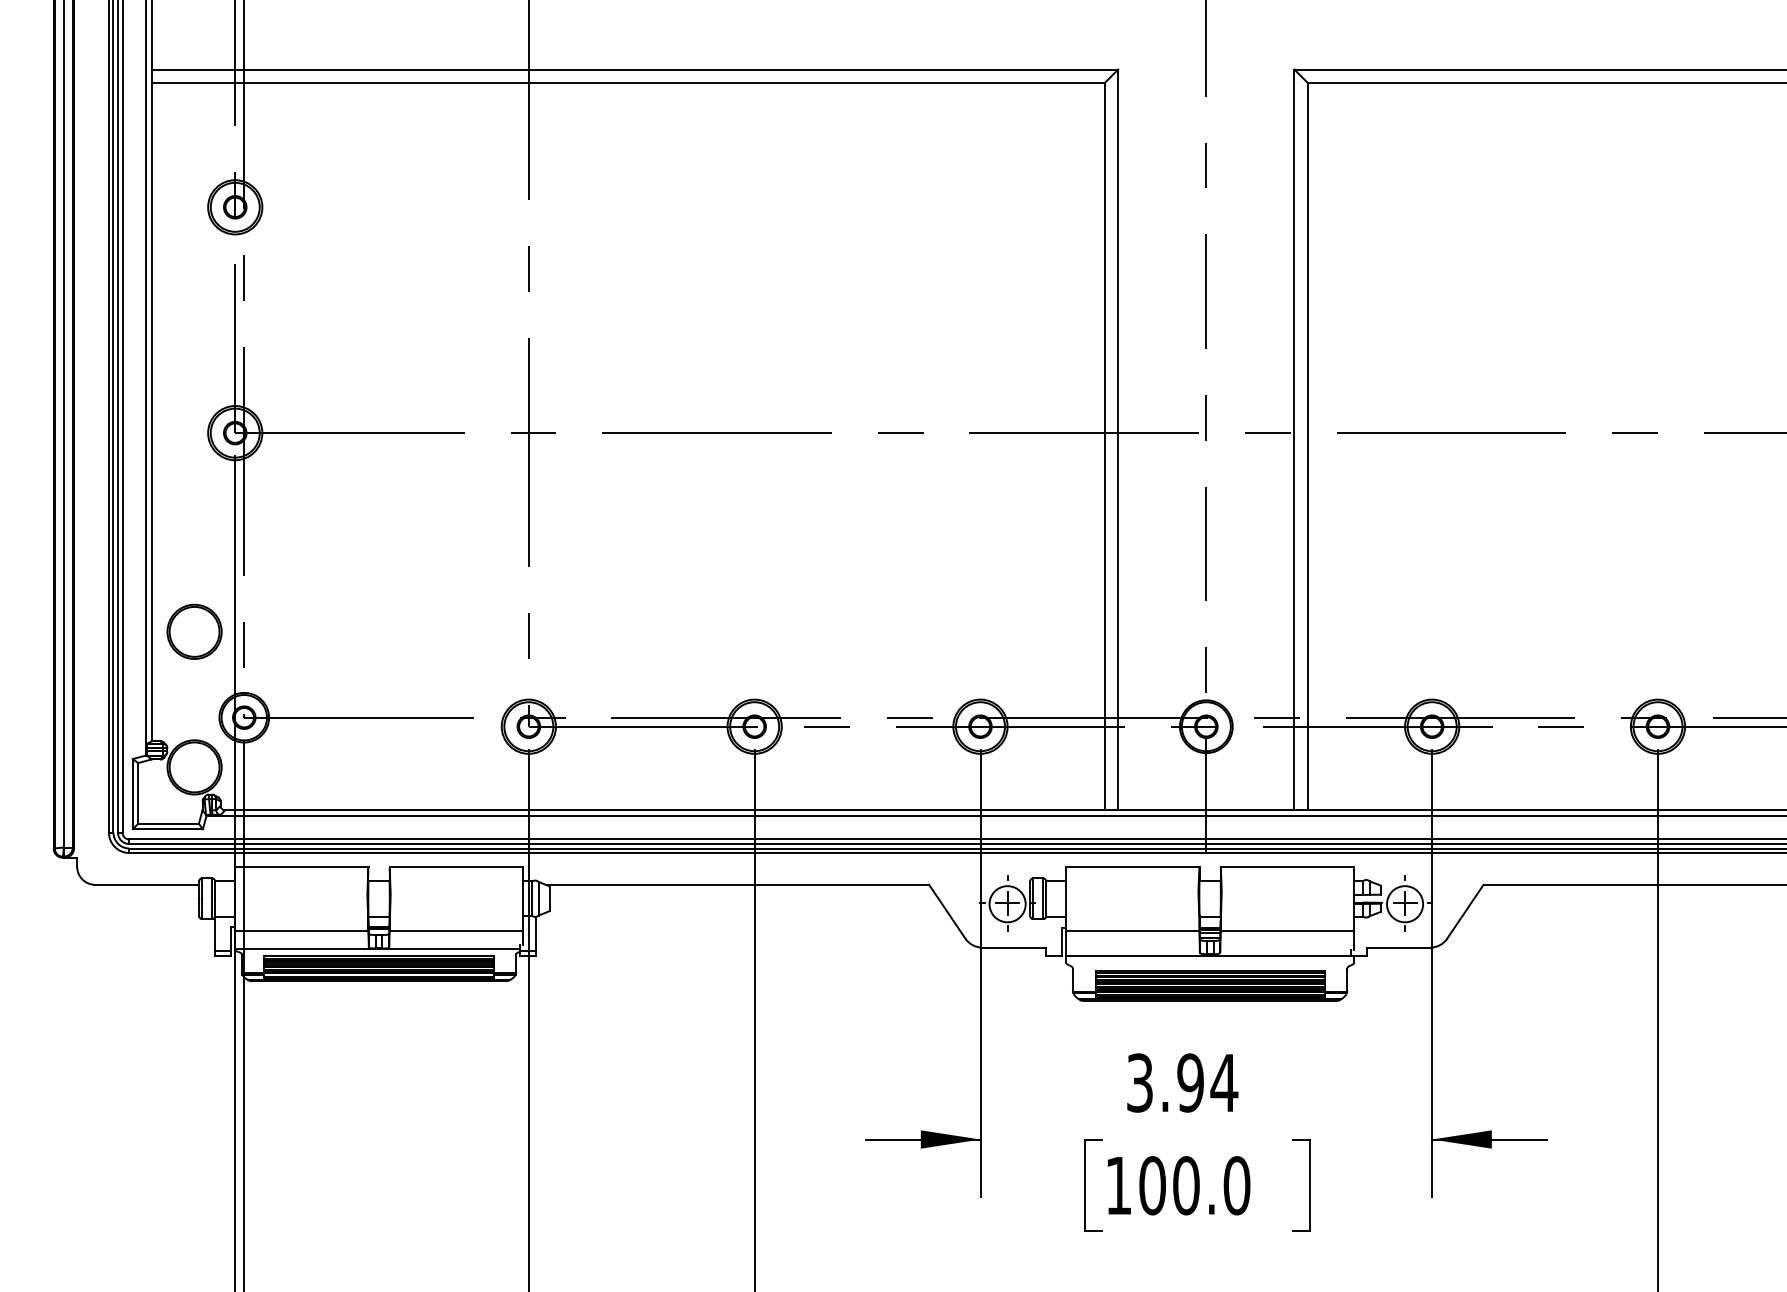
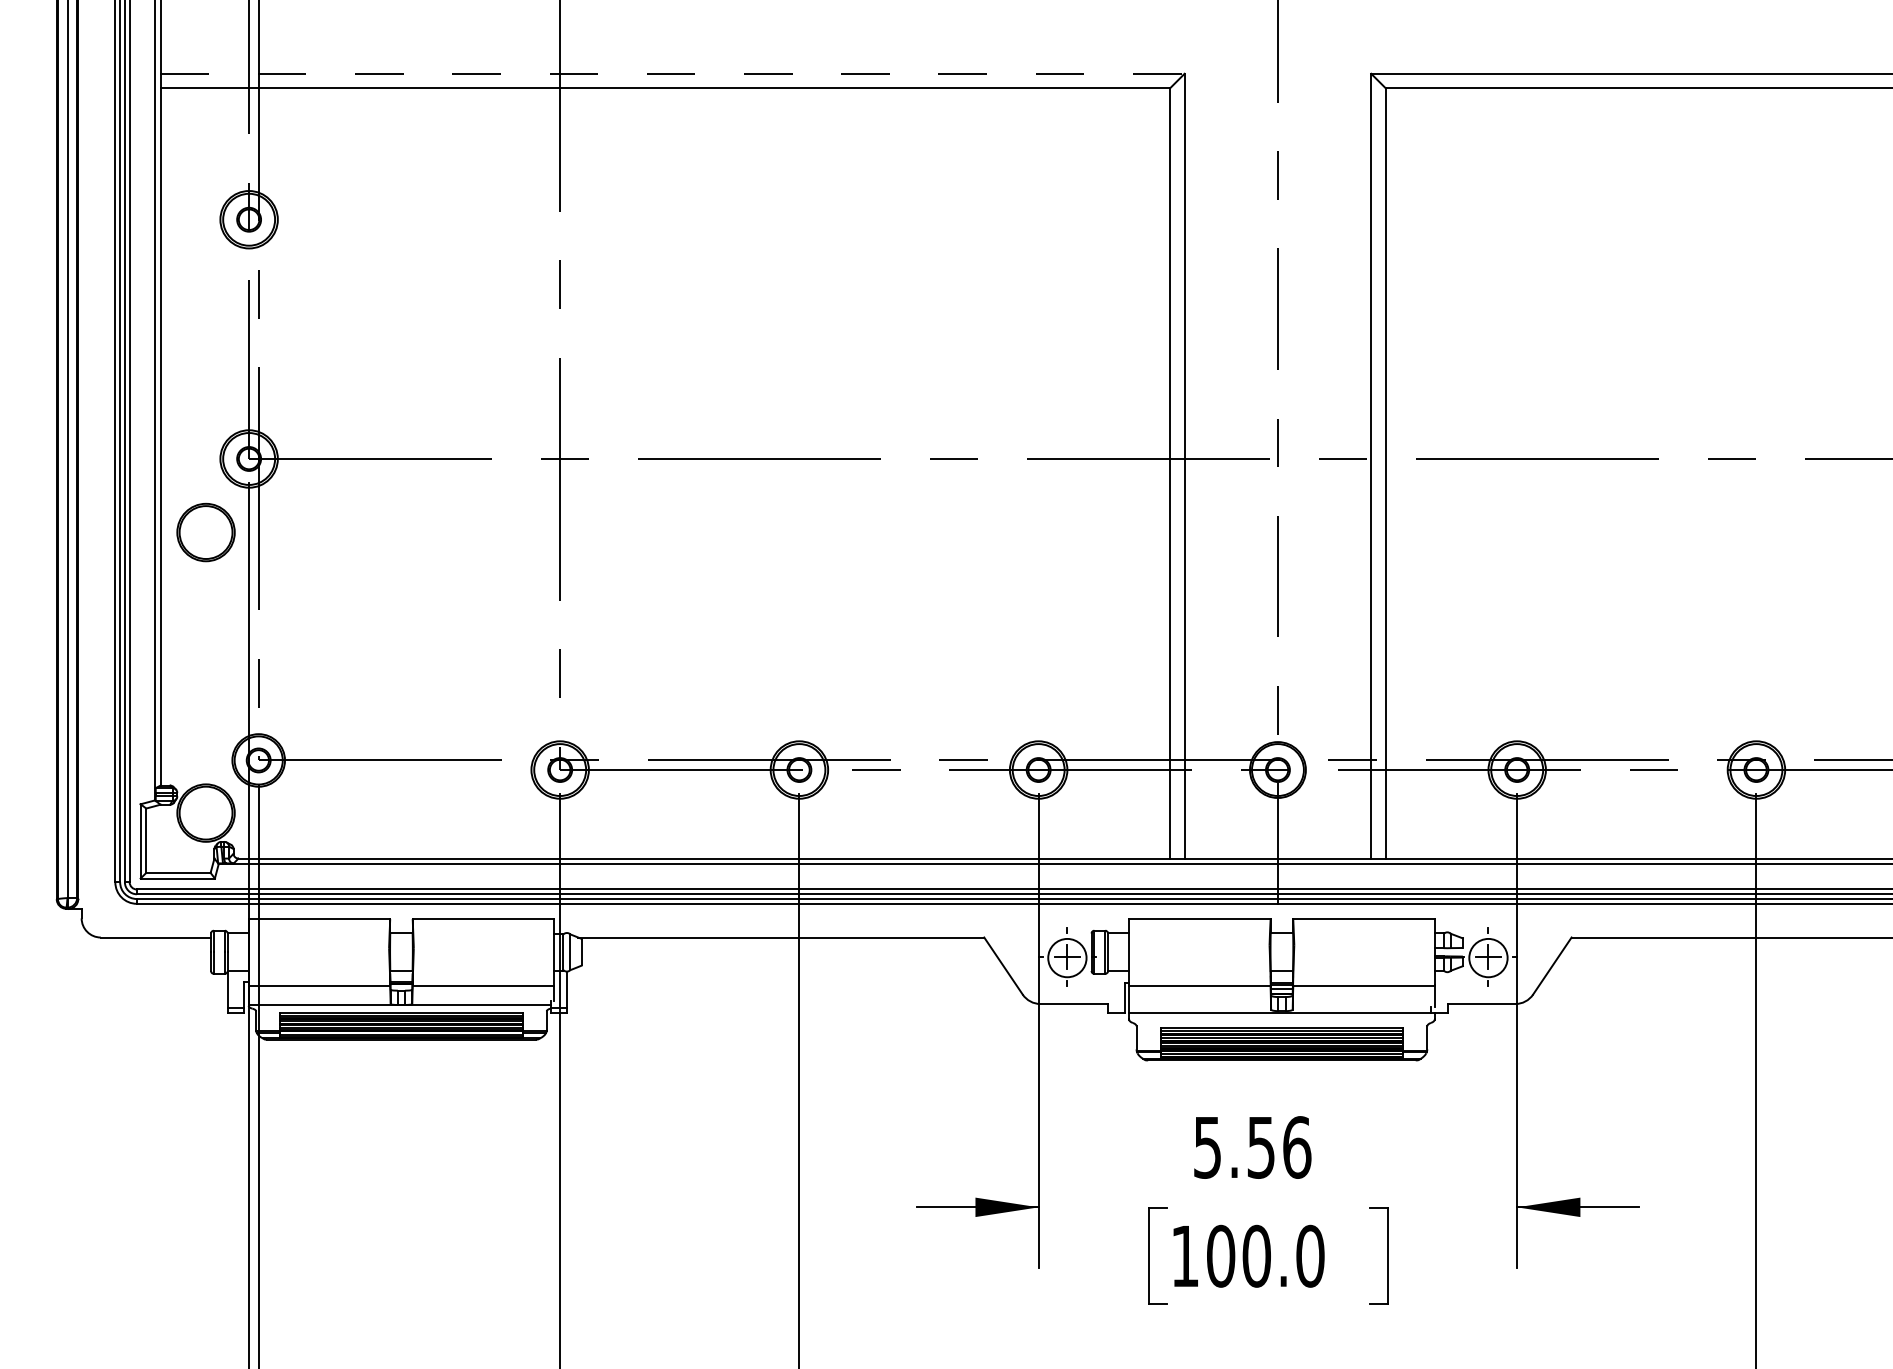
line: (635, 69) -> (673, 73), solid -> dashed
part: (194, 631) -> (205, 532), moved
text: (1182, 1083) -> (1252, 1147), 3.94 -> 5.56

